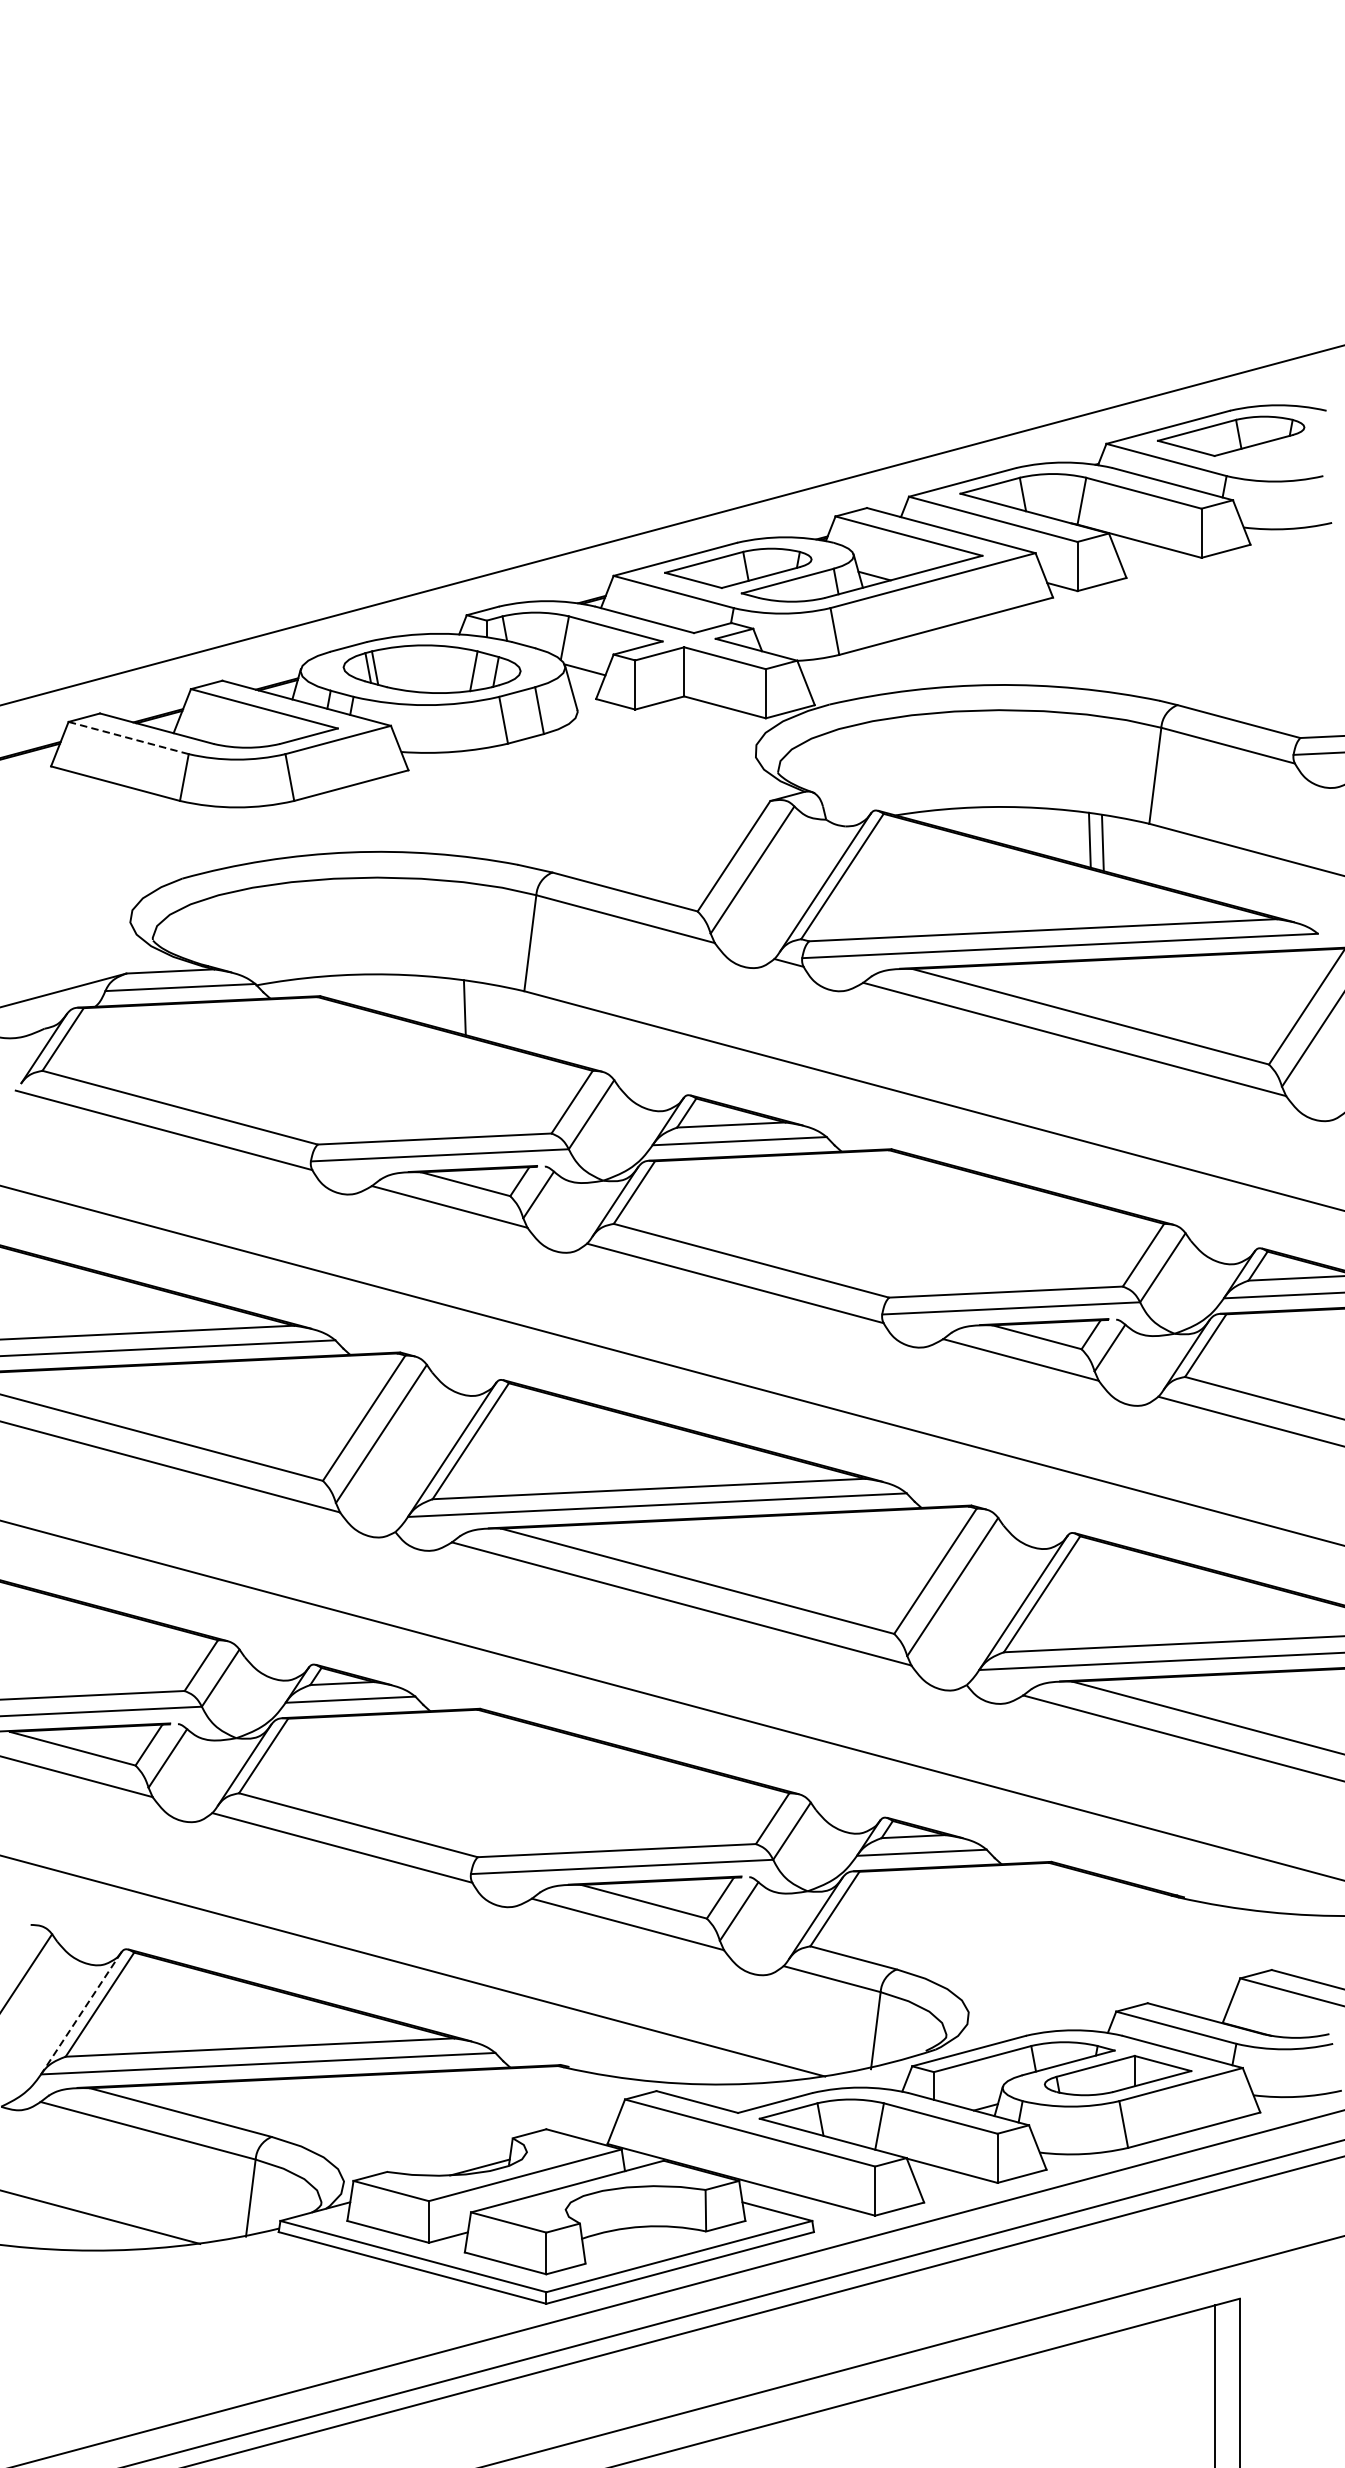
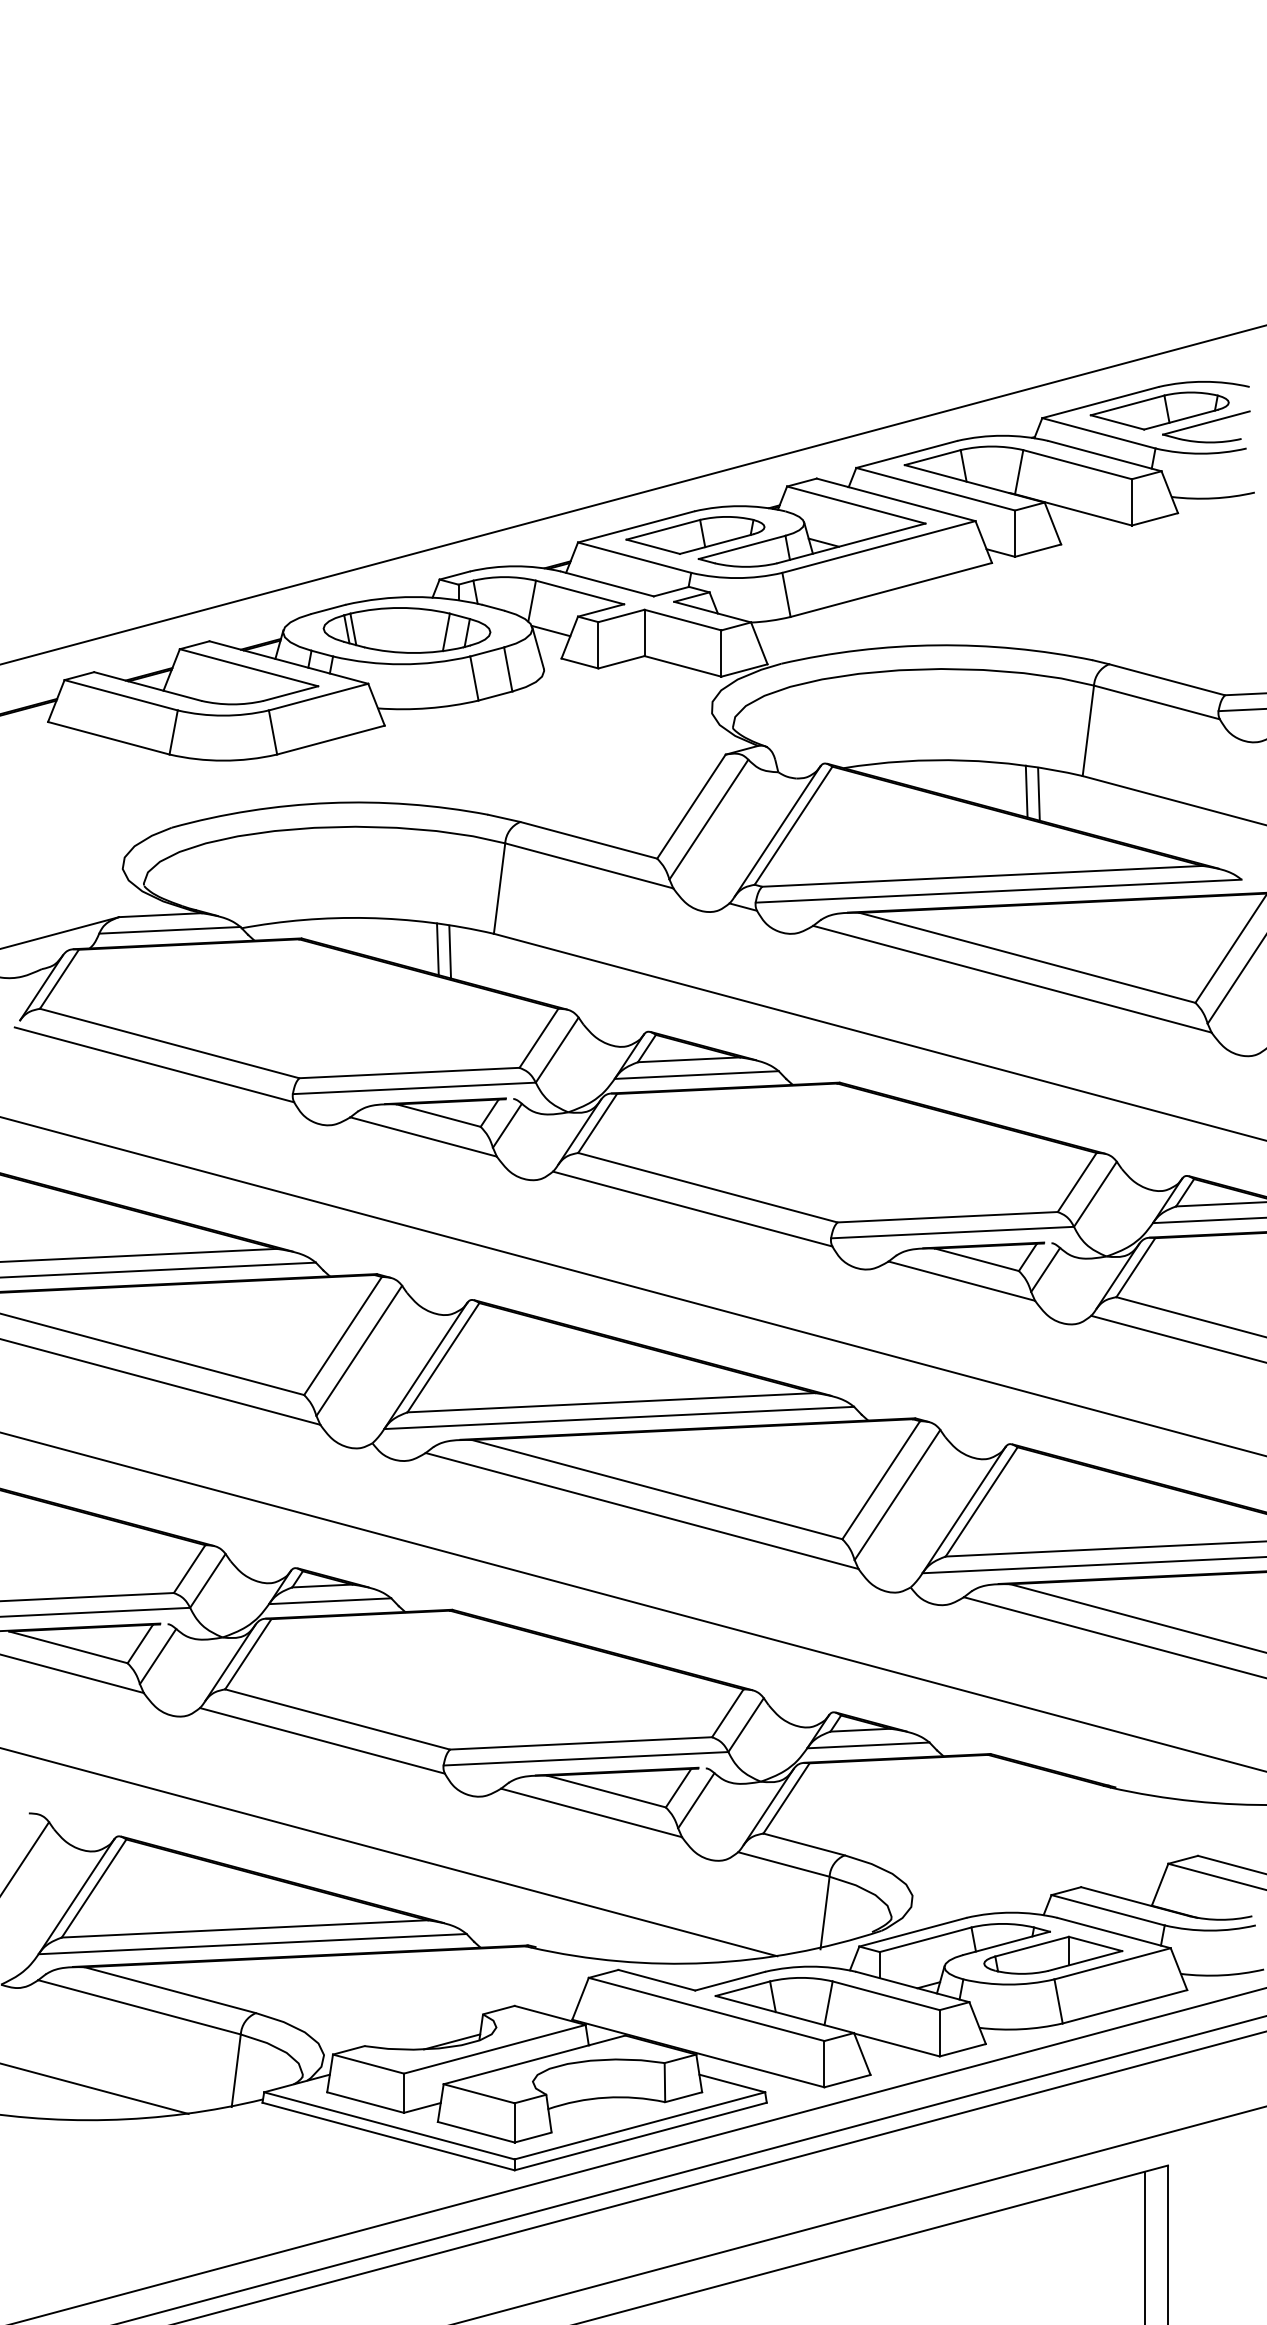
part: (1280, 452) -> (1206, 426), added
line: (129, 738) -> (121, 695), dashed -> solid
line: (478, 1010) -> (450, 951), added
line: (81, 2013) -> (76, 1896), dashed -> solid

